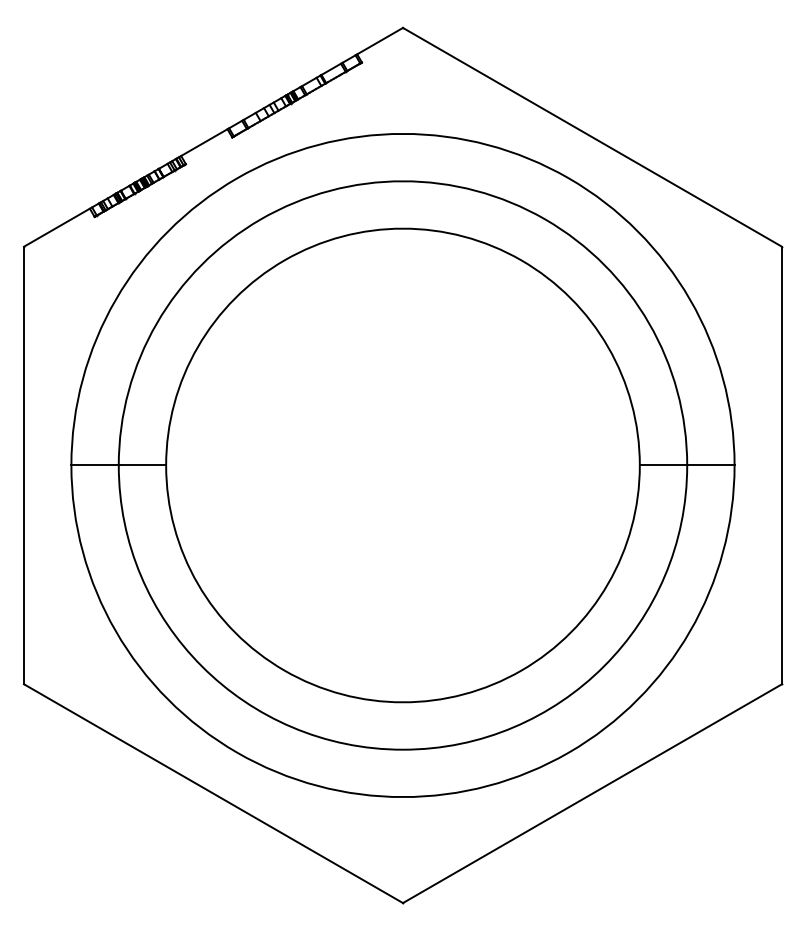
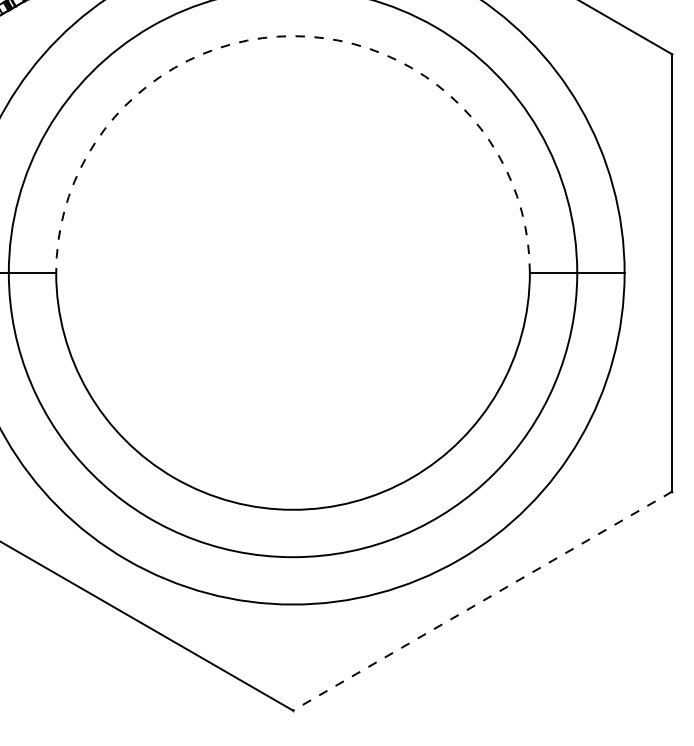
arc: (402, 228) -> (292, 35), solid -> dashed
line: (592, 793) -> (482, 600), solid -> dashed

